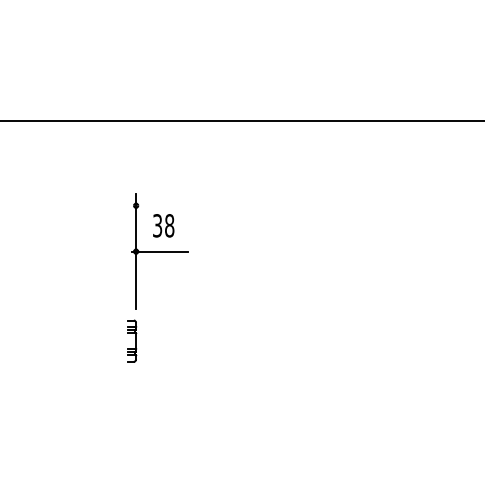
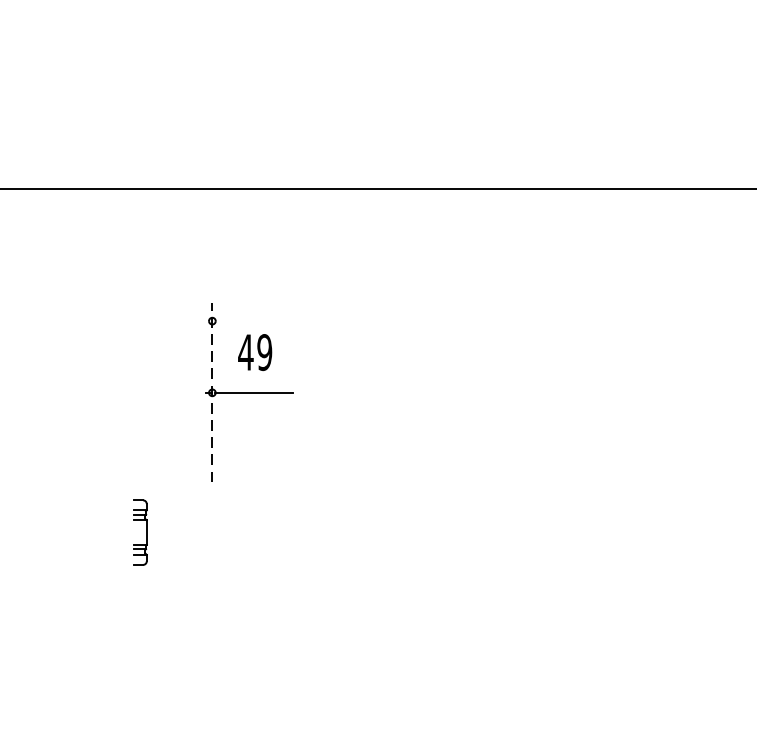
text: (163, 225) -> (255, 352), 38 -> 49
line: (136, 251) -> (212, 392), solid -> dashed
part: (132, 340) -> (141, 531), moved

